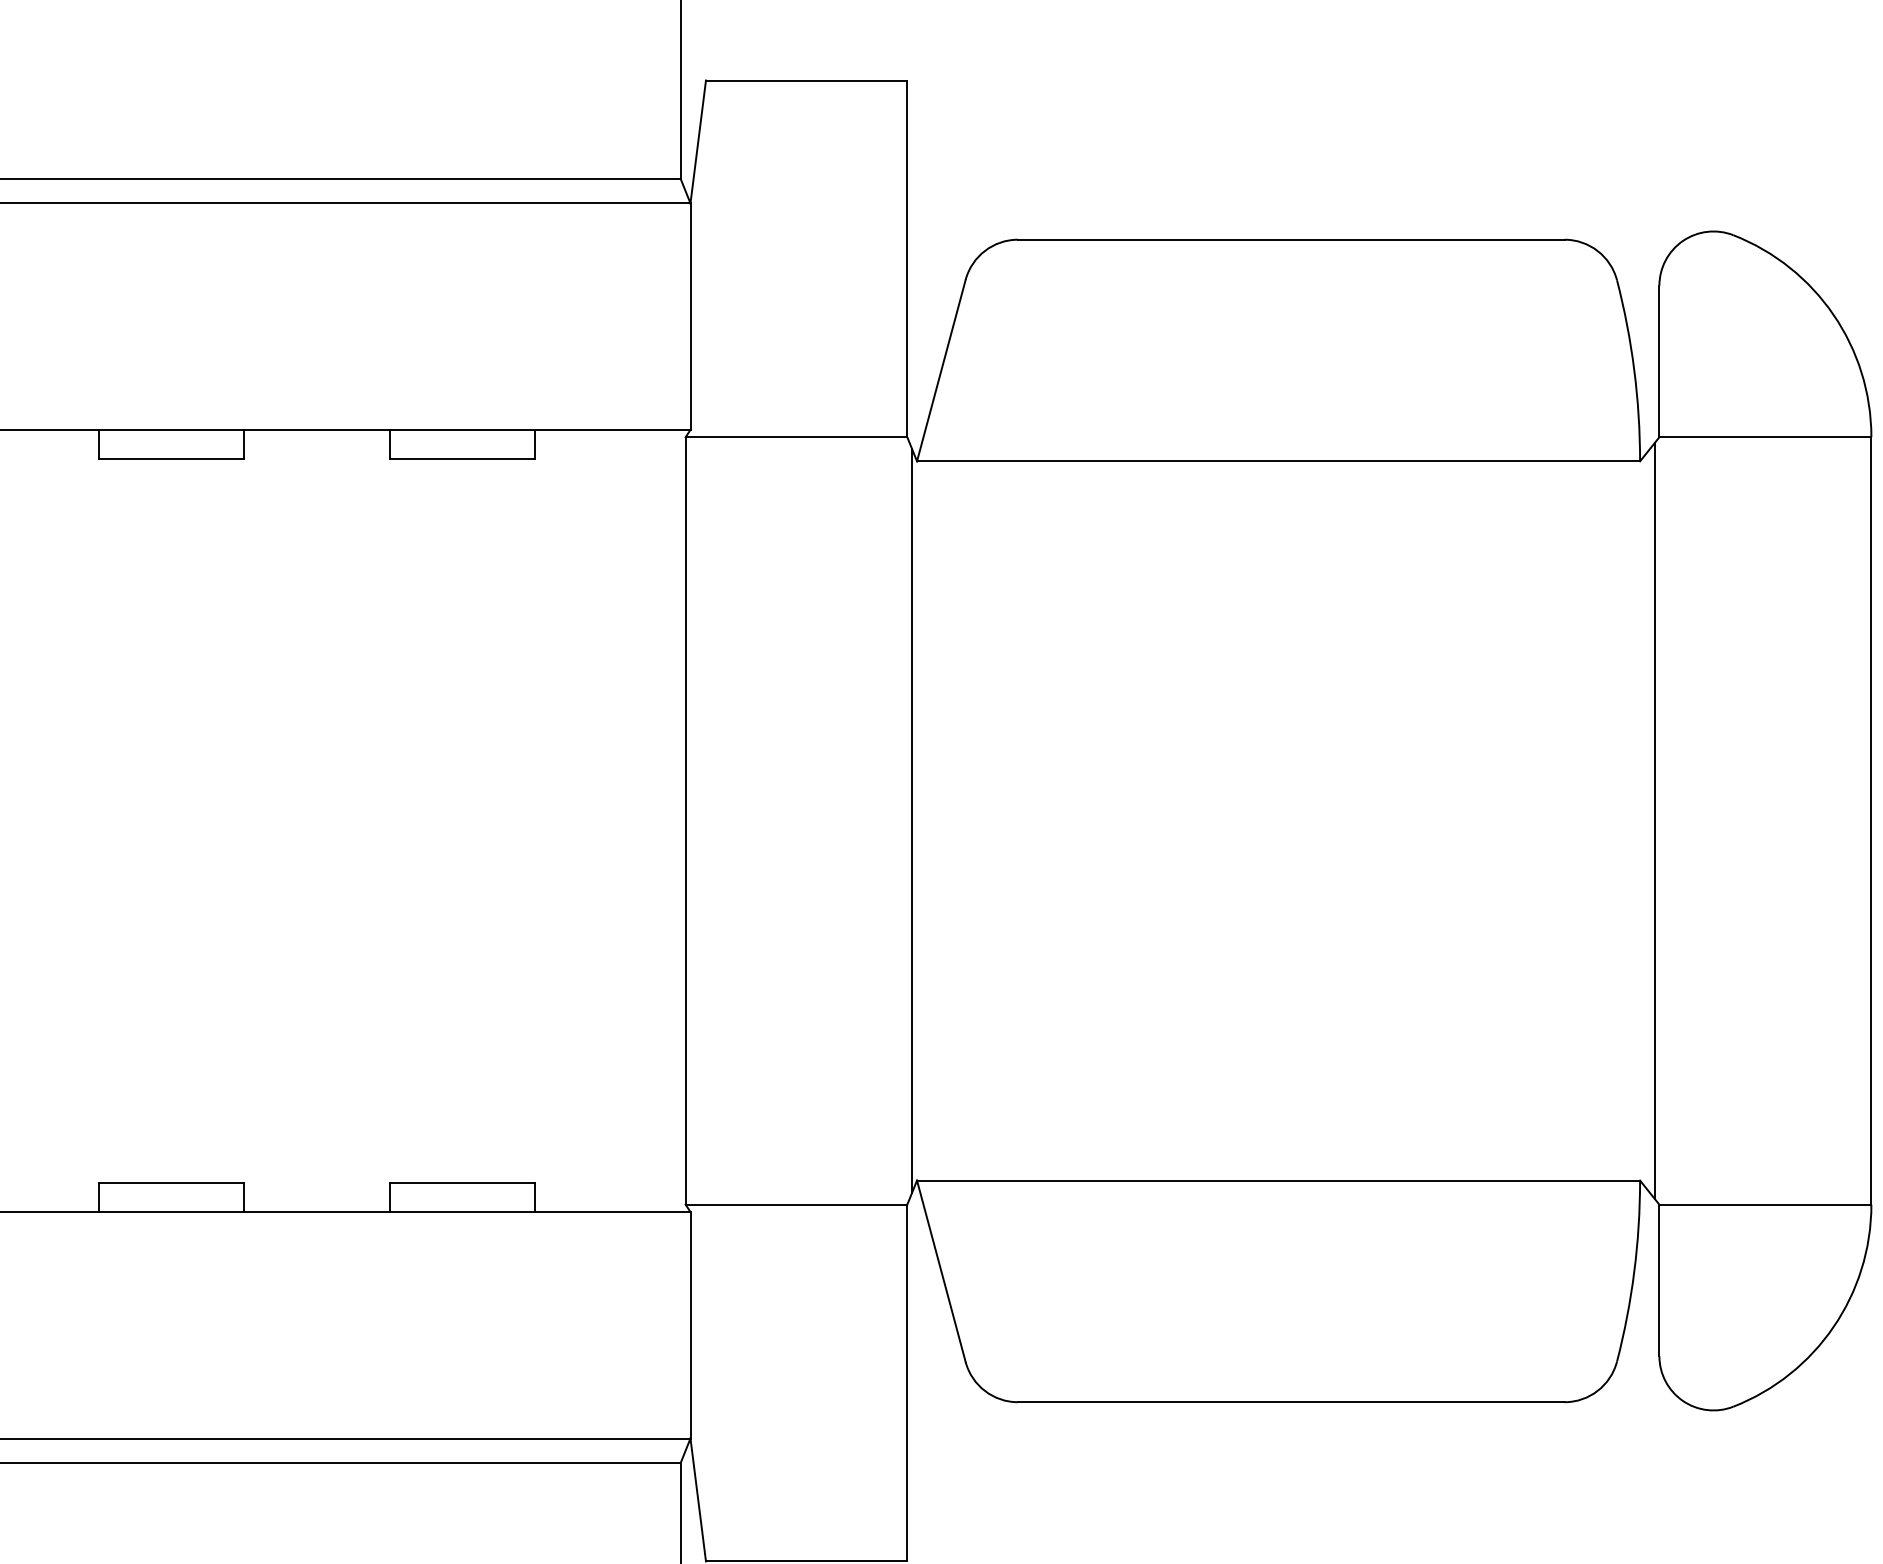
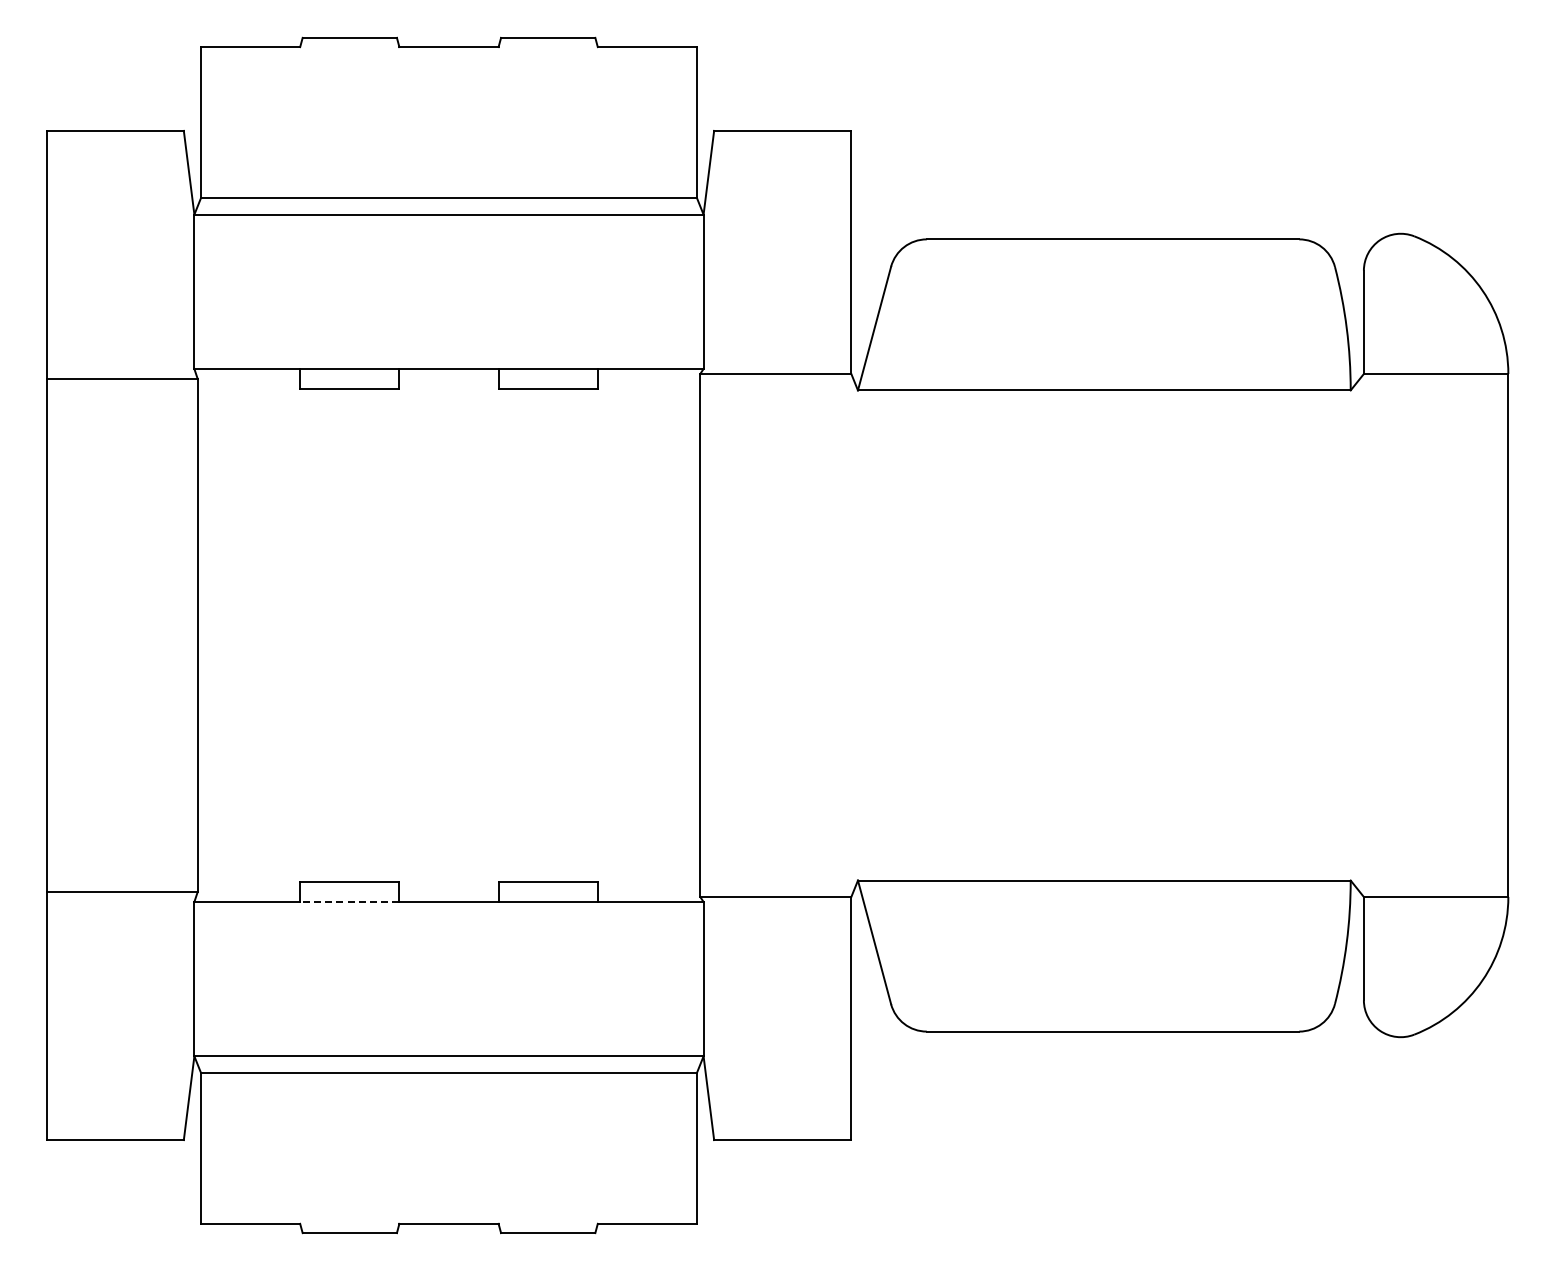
line: (911, 820) -> (854, 635), removed
line: (1654, 820) -> (1360, 635), removed
line: (170, 1211) -> (349, 901), solid -> dashed

